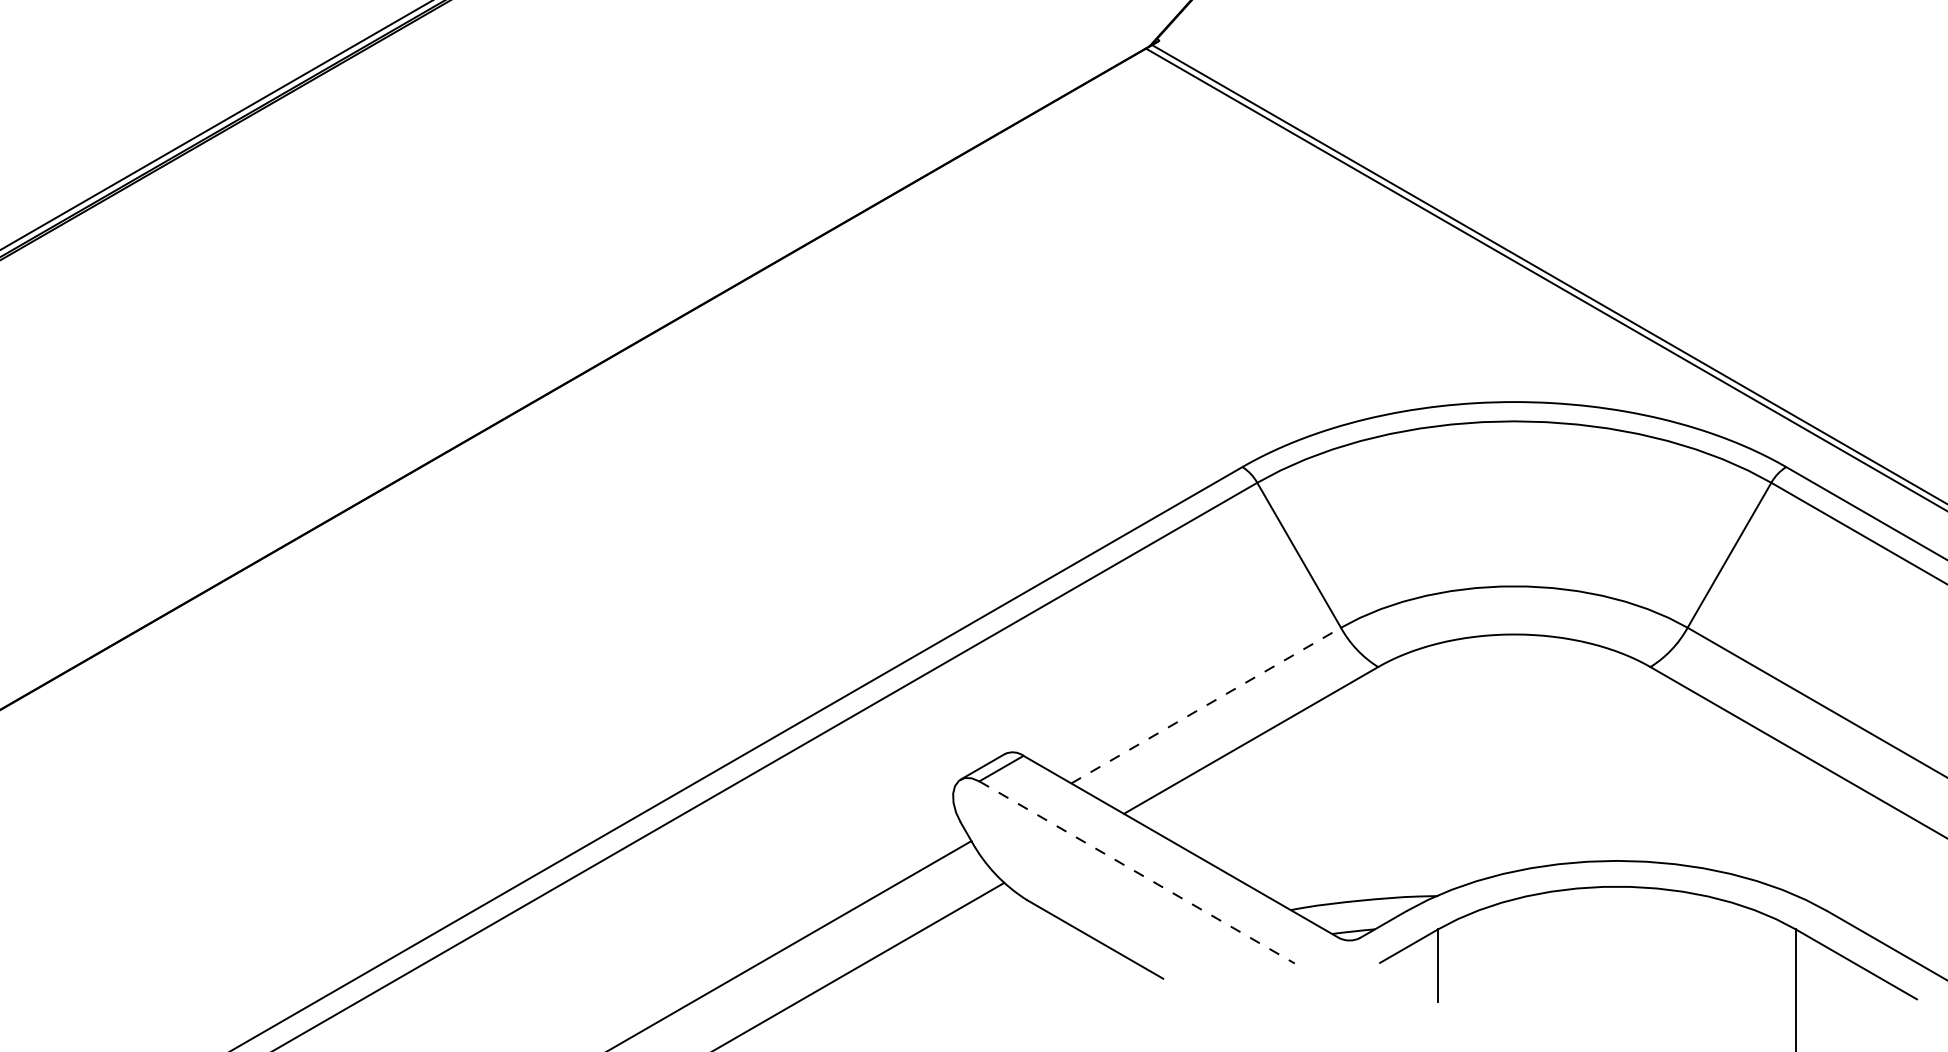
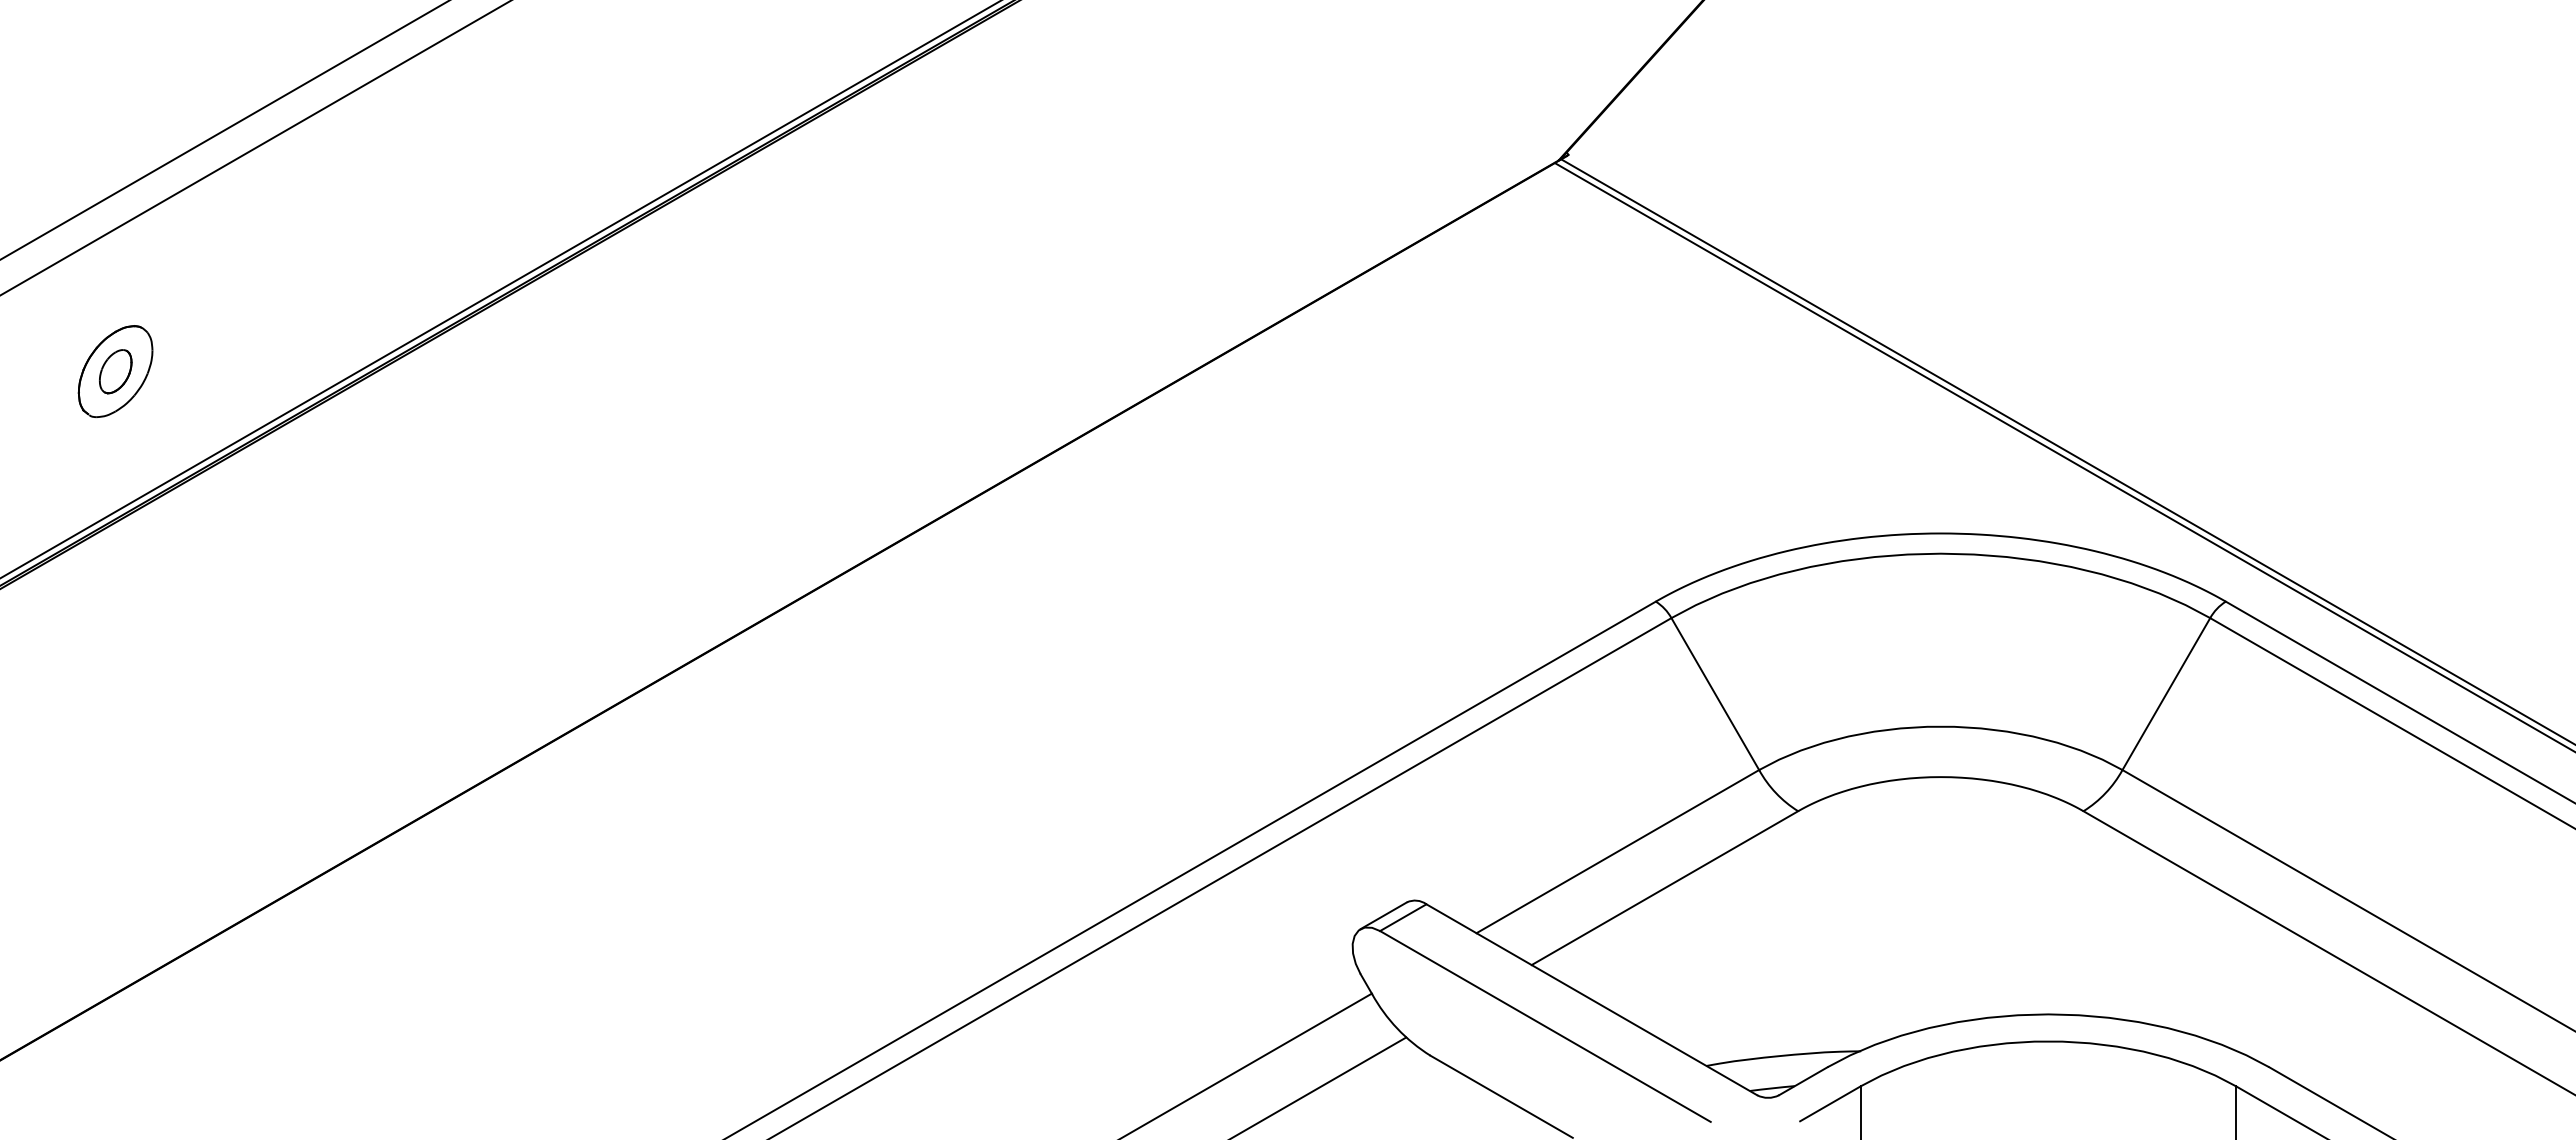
line: (1206, 705) -> (1618, 851), dashed -> solid
line: (1137, 872) -> (1545, 1026), dashed -> solid

